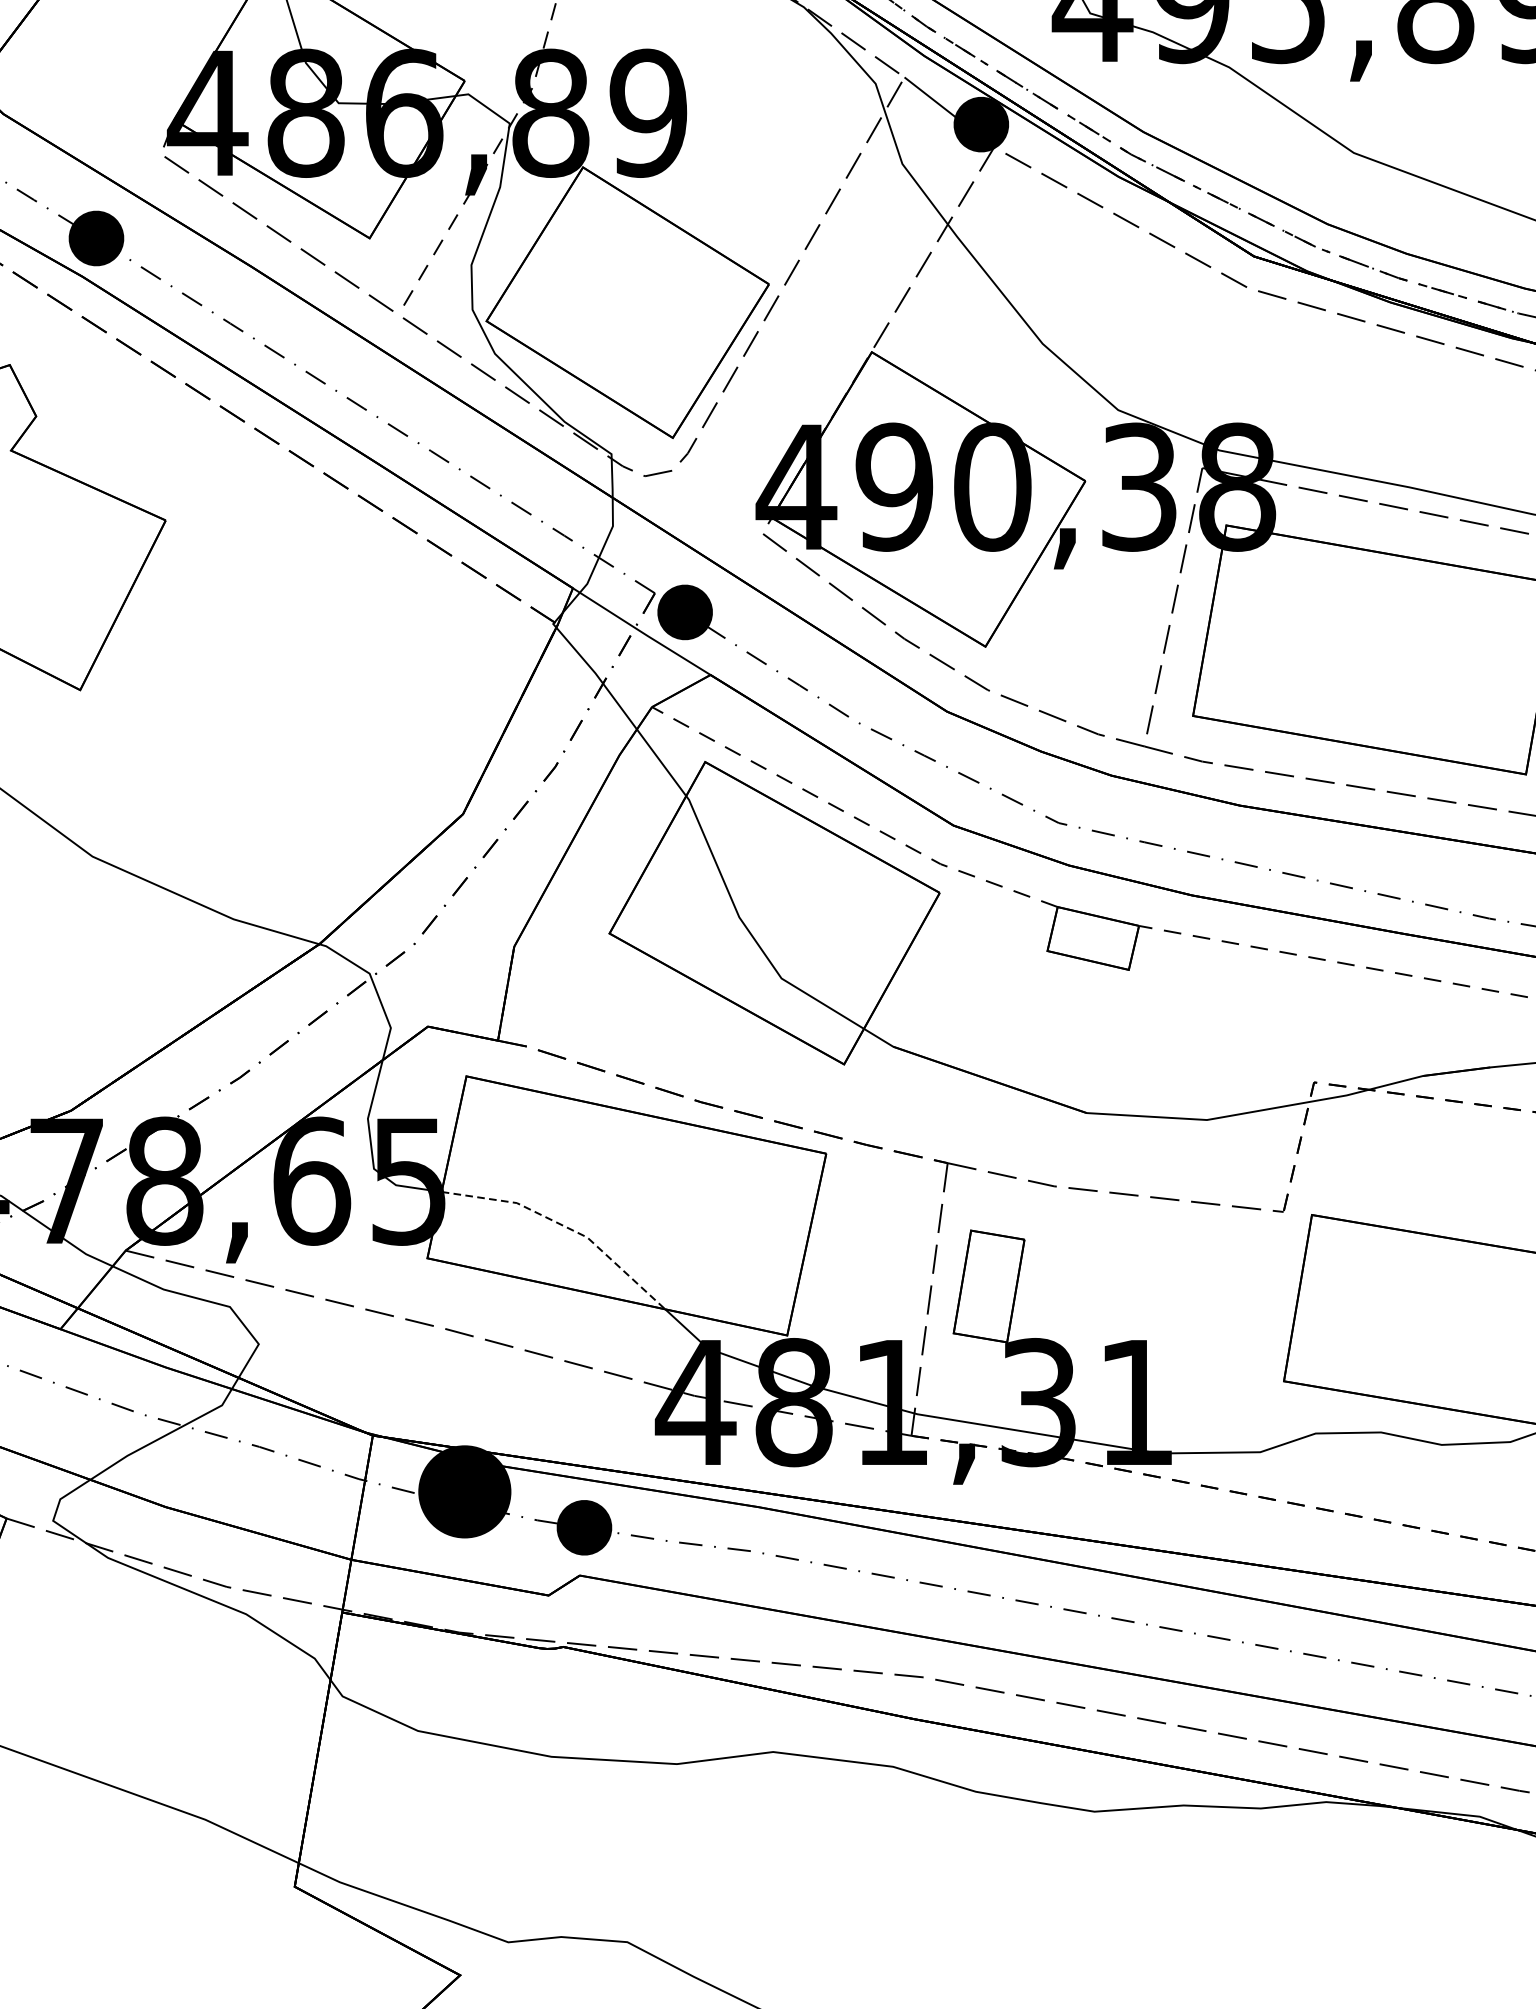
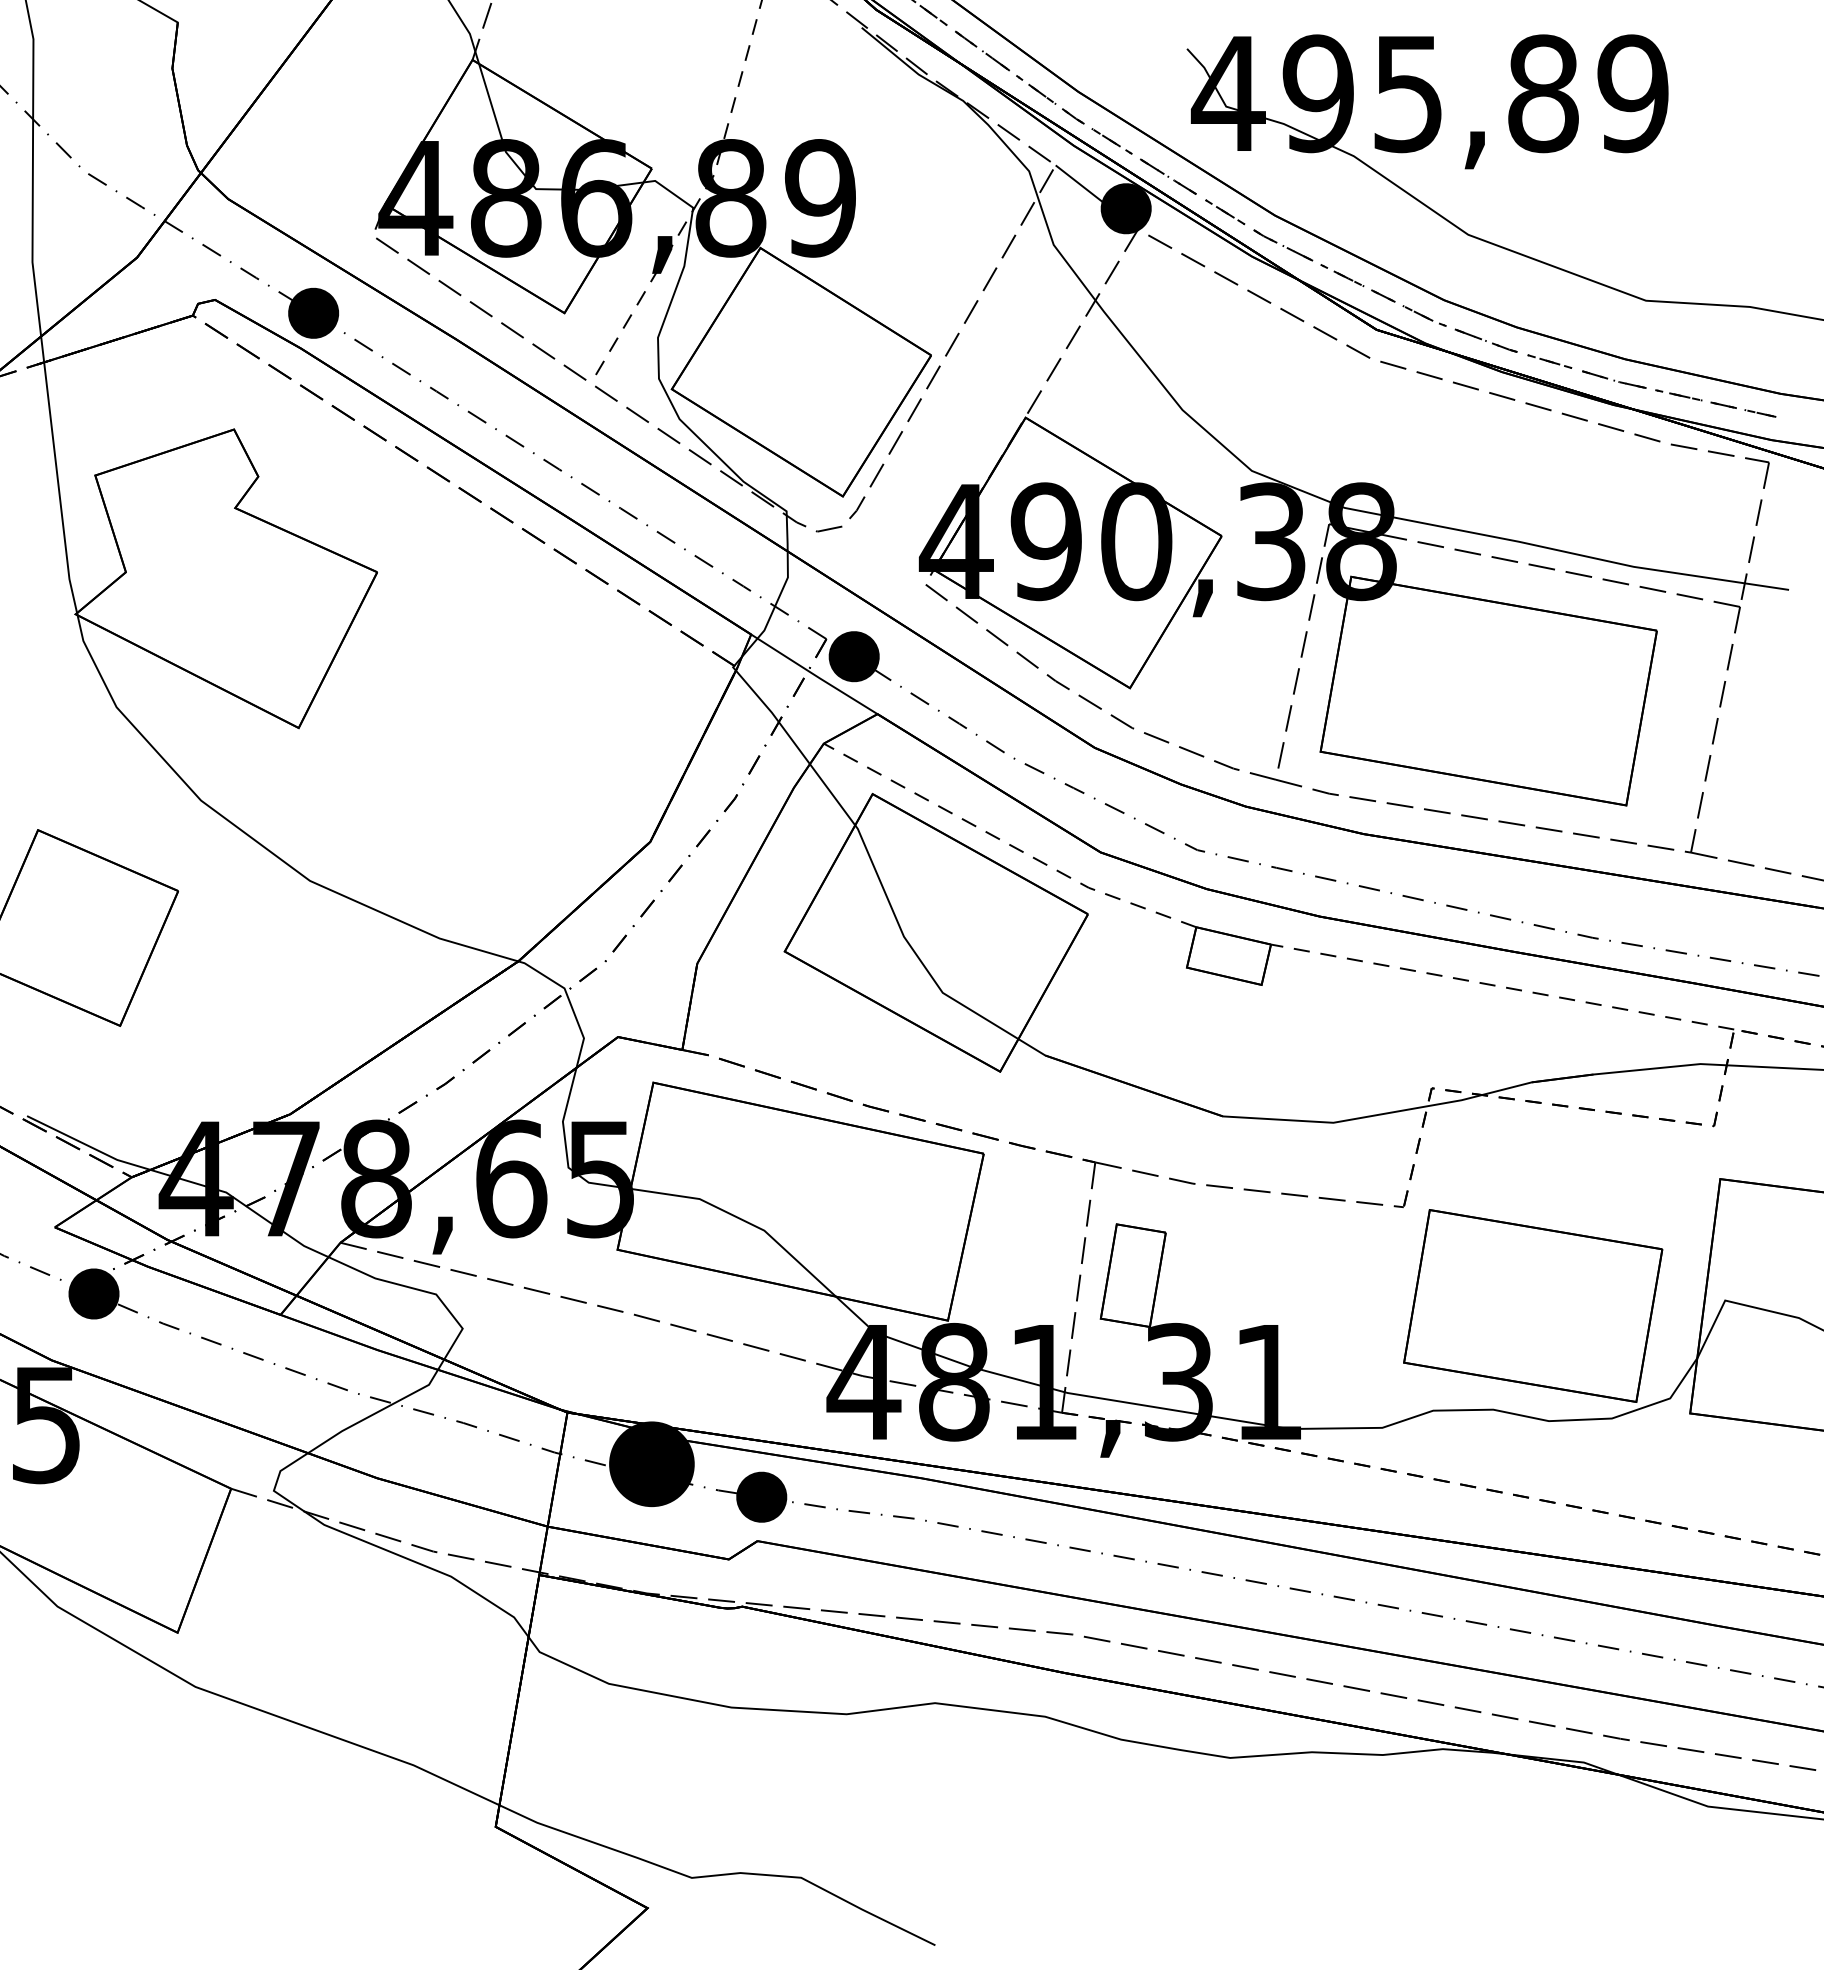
line: (565, 1227) -> (744, 1221), dashed -> solid

